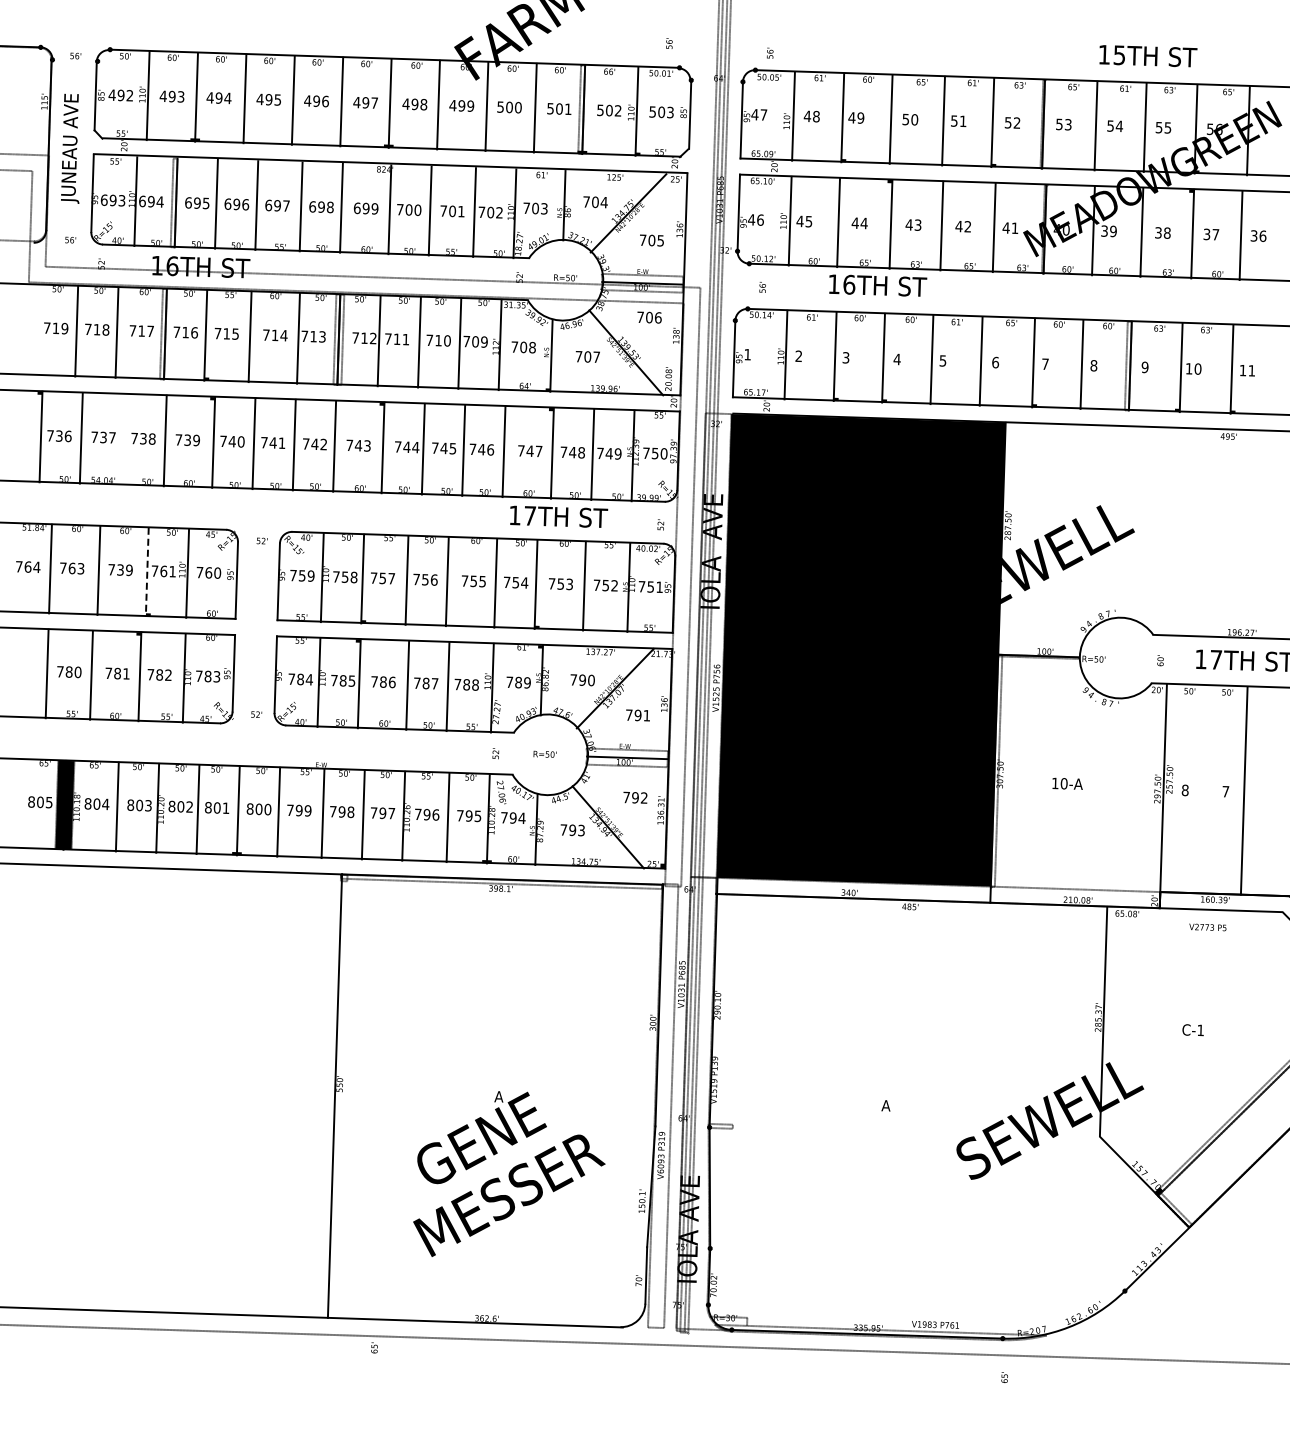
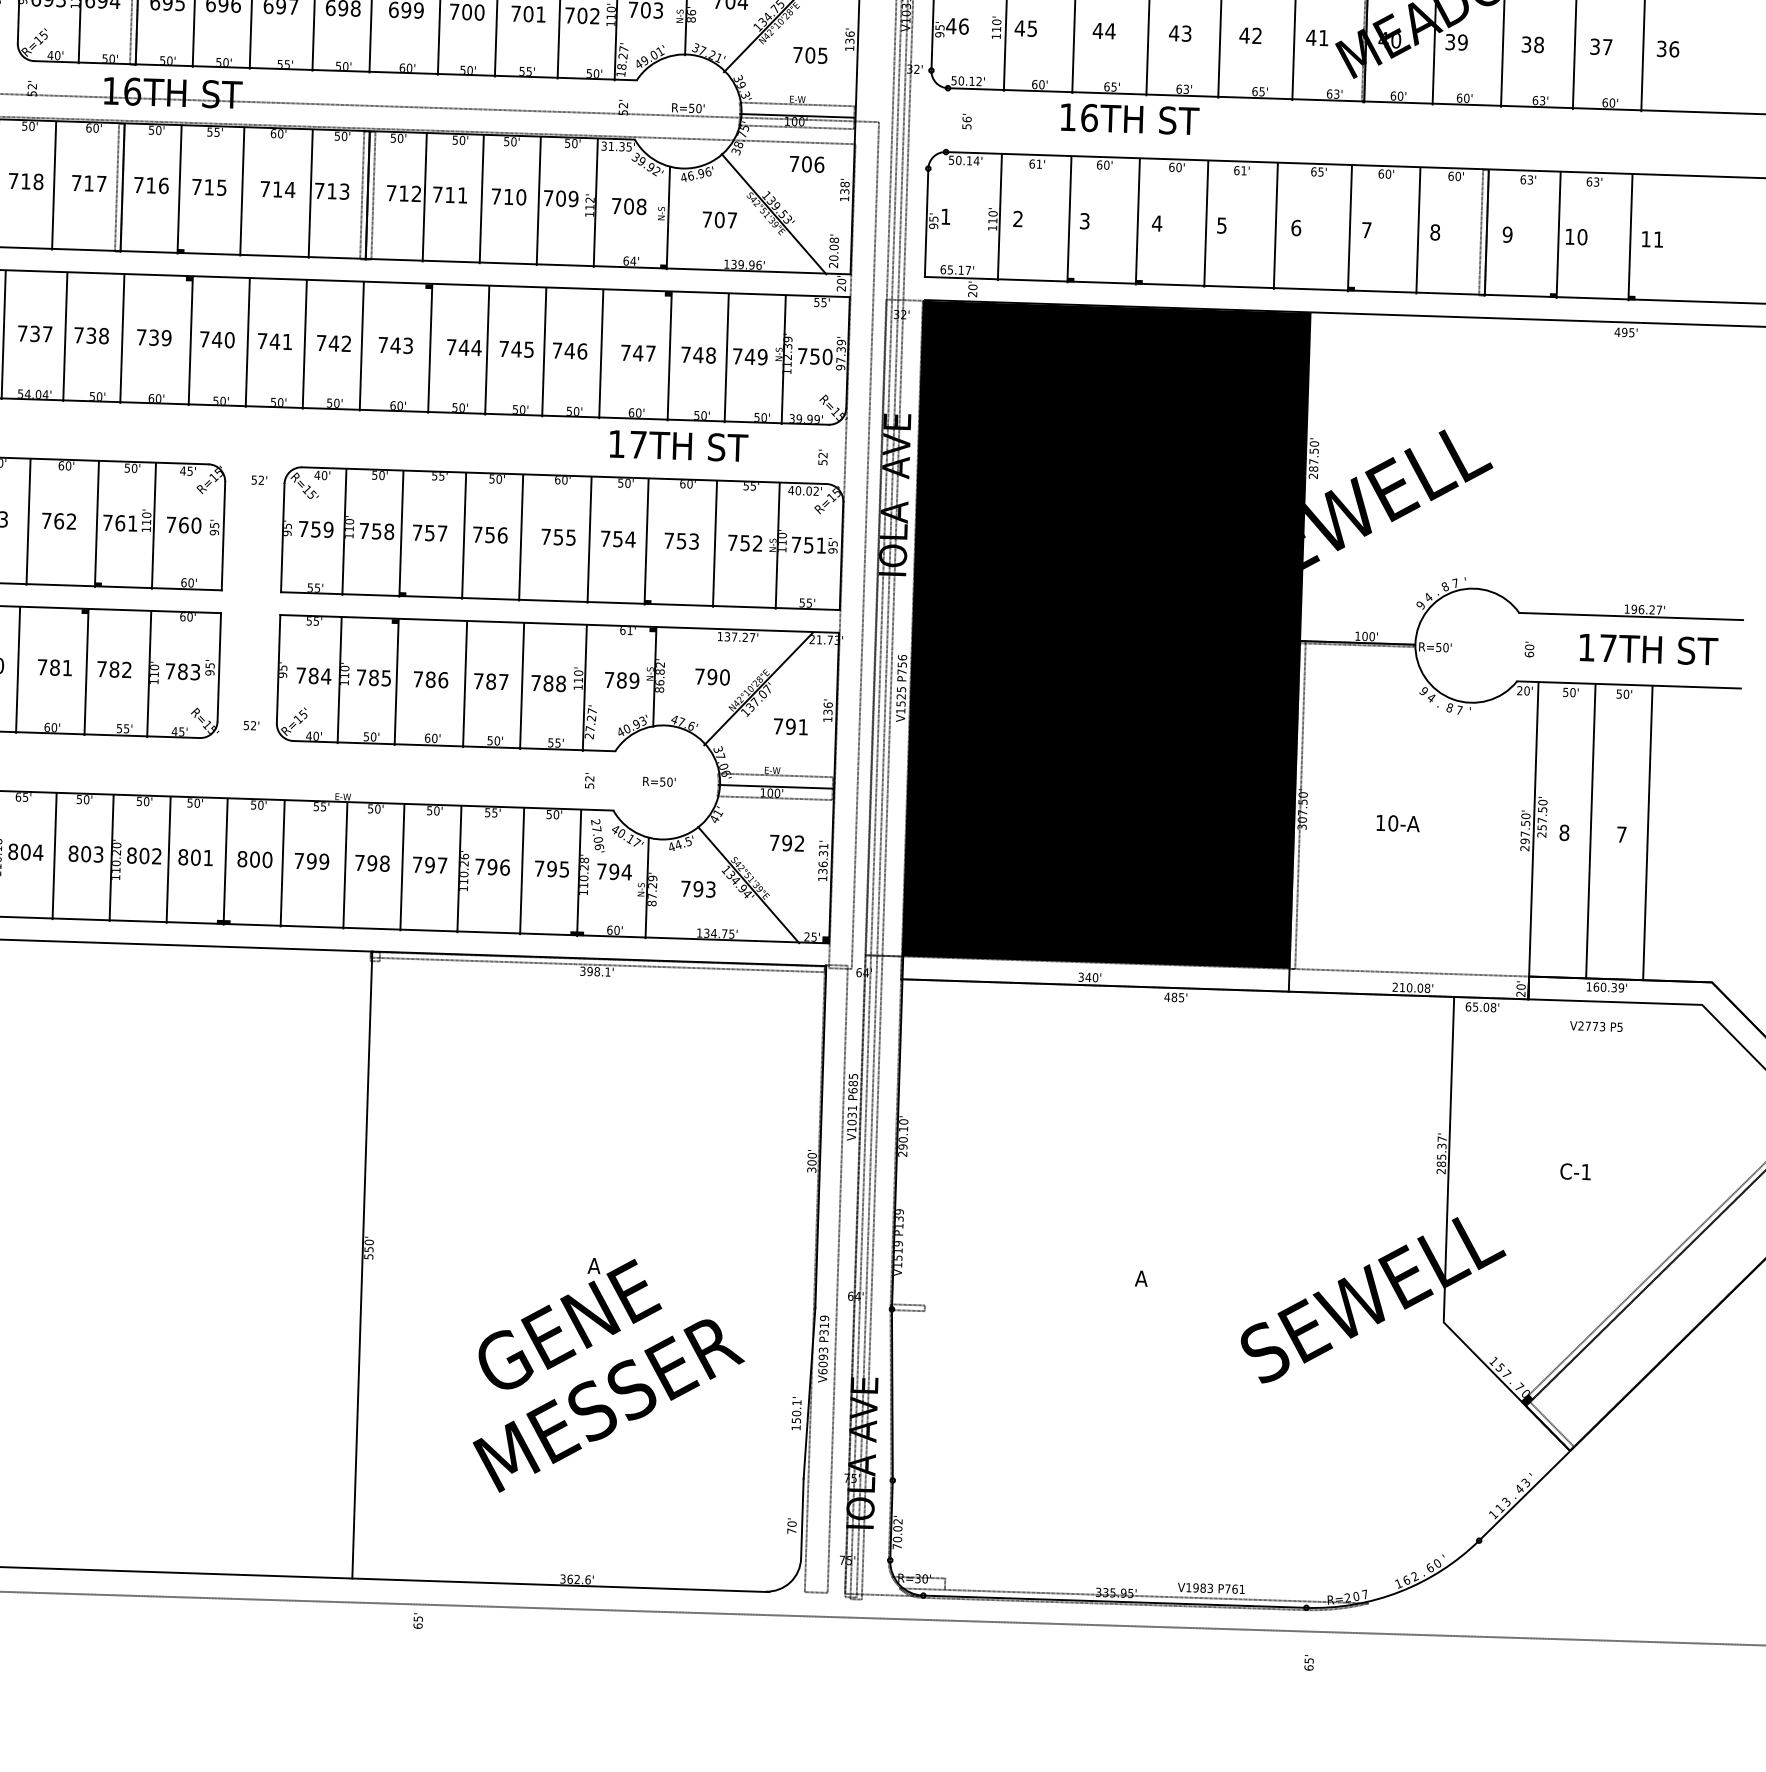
line: (124, 439) -> (64, 336), added
text: (124, 570) -> (64, 521), 739 -> 762
line: (147, 572) -> (97, 524), dashed -> solid
line: (1203, 789) -> (1590, 831), added

